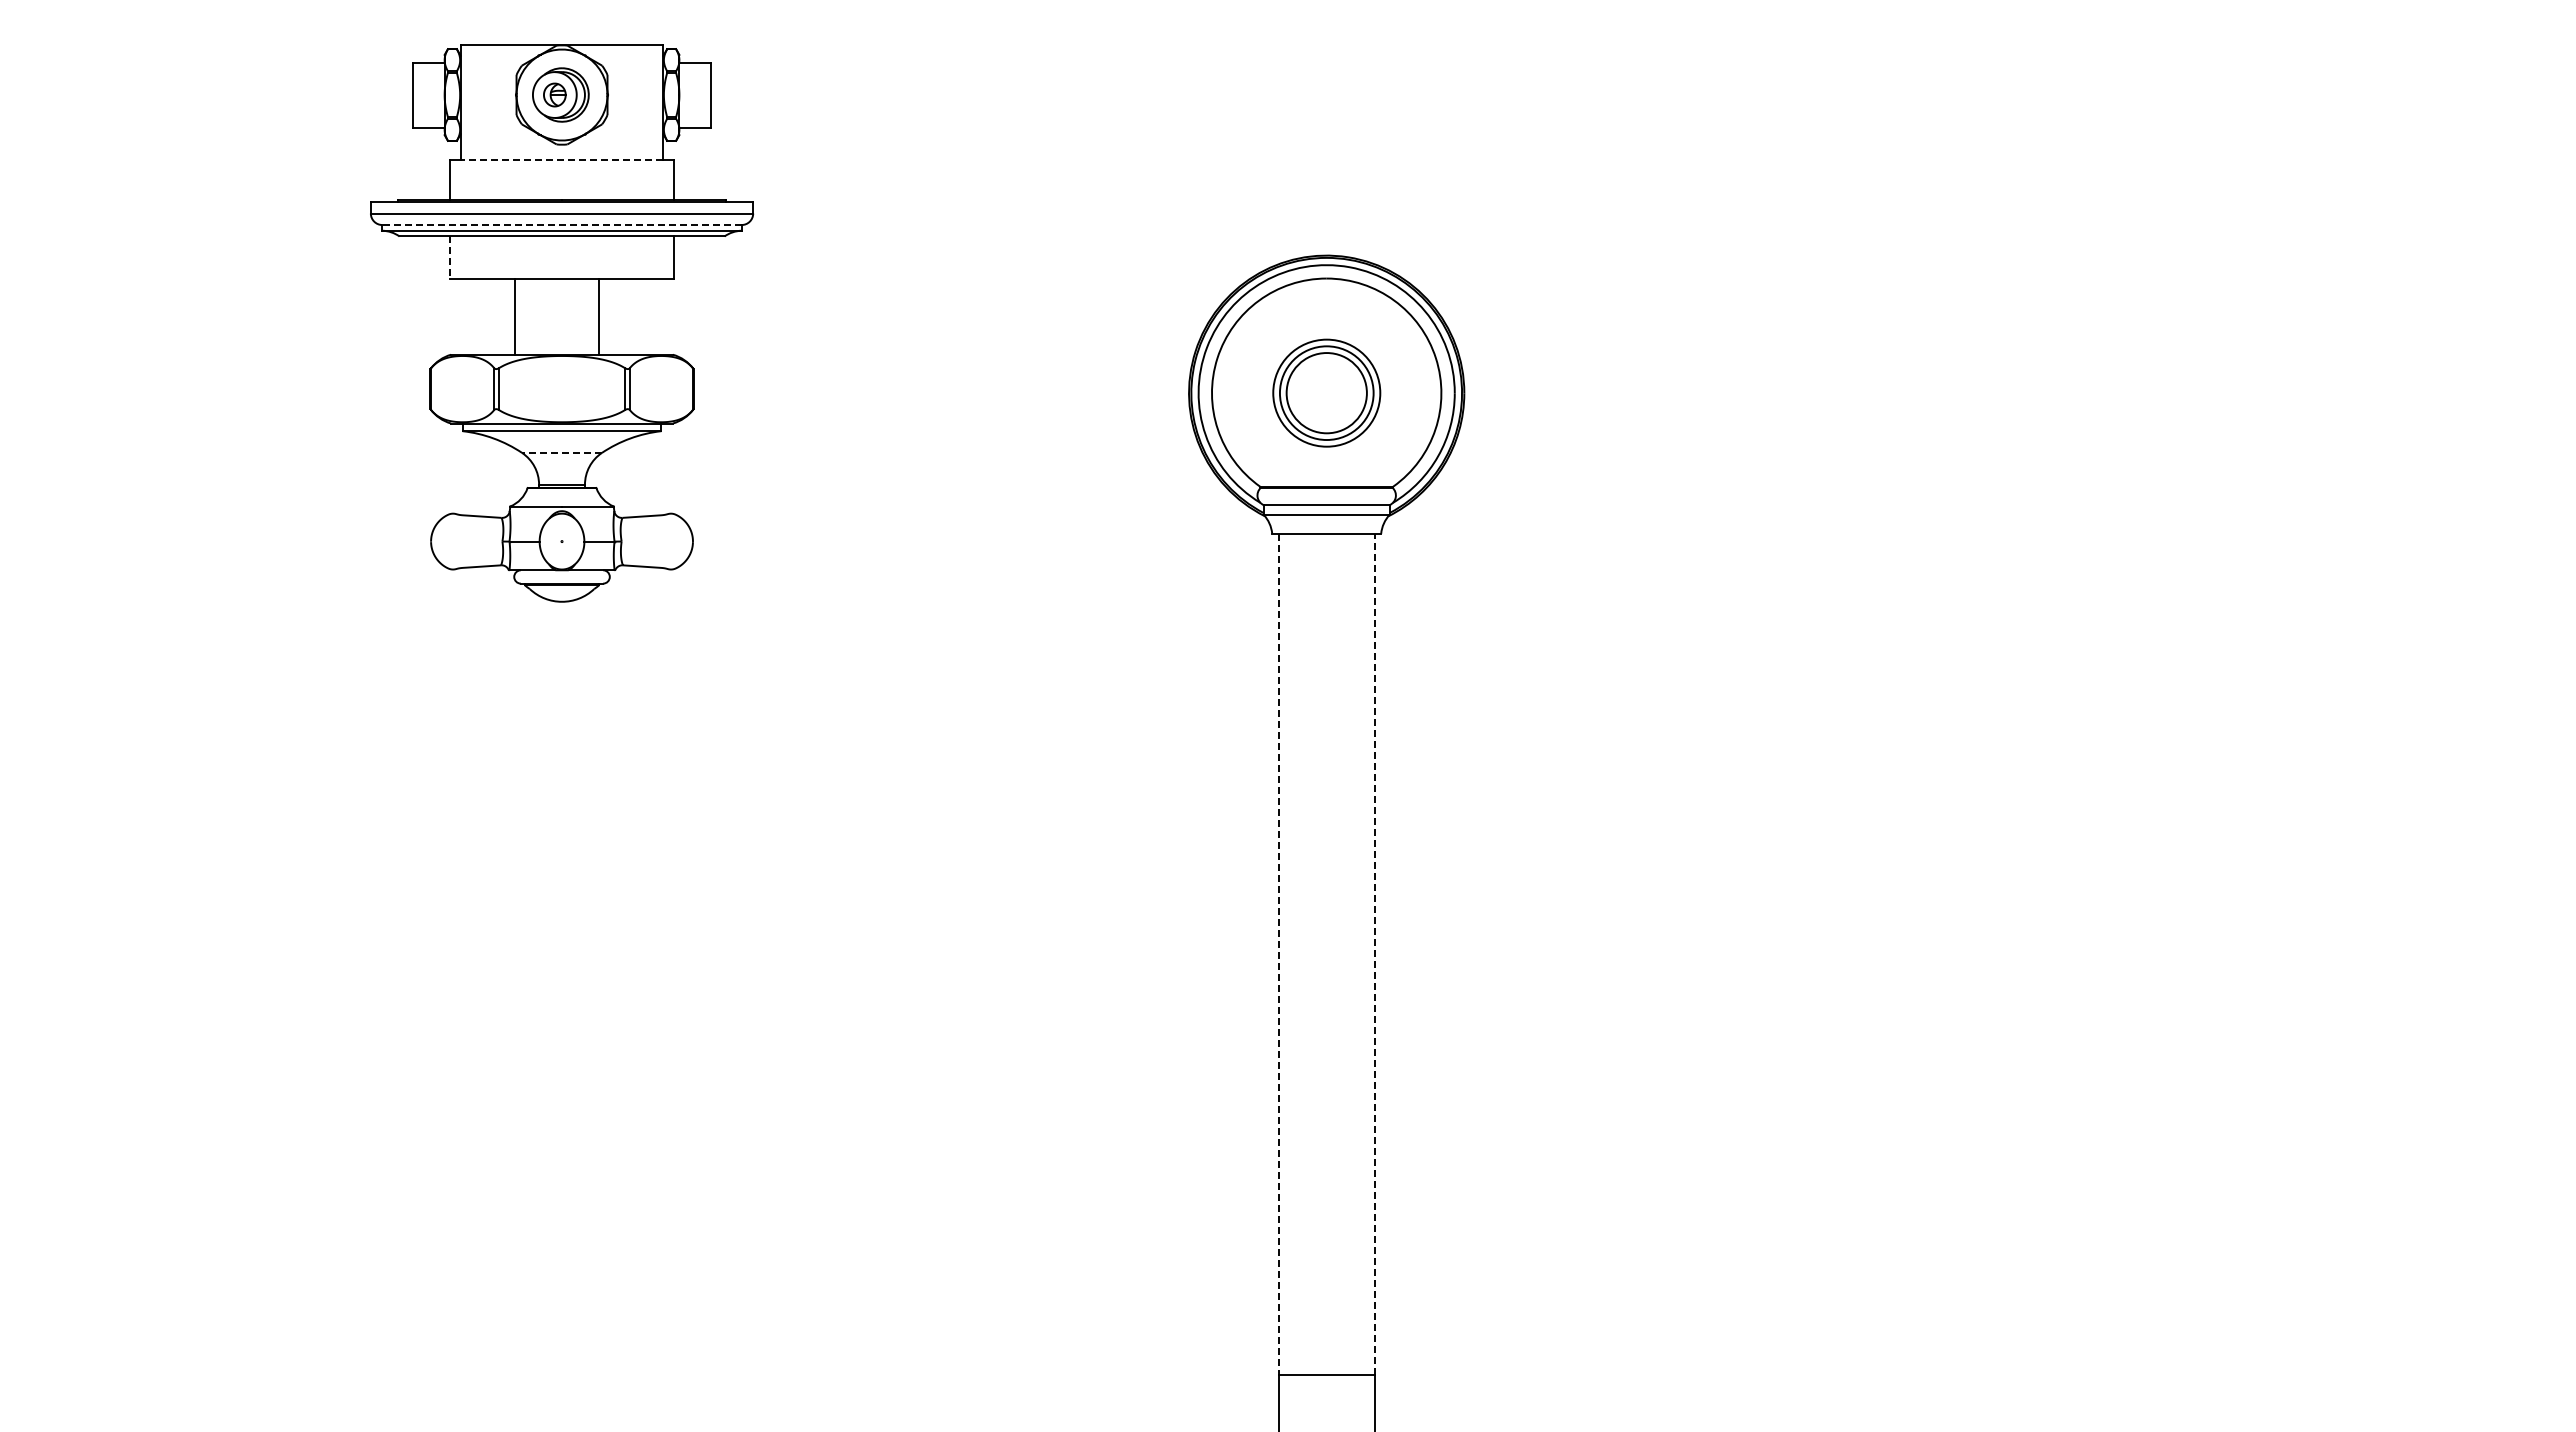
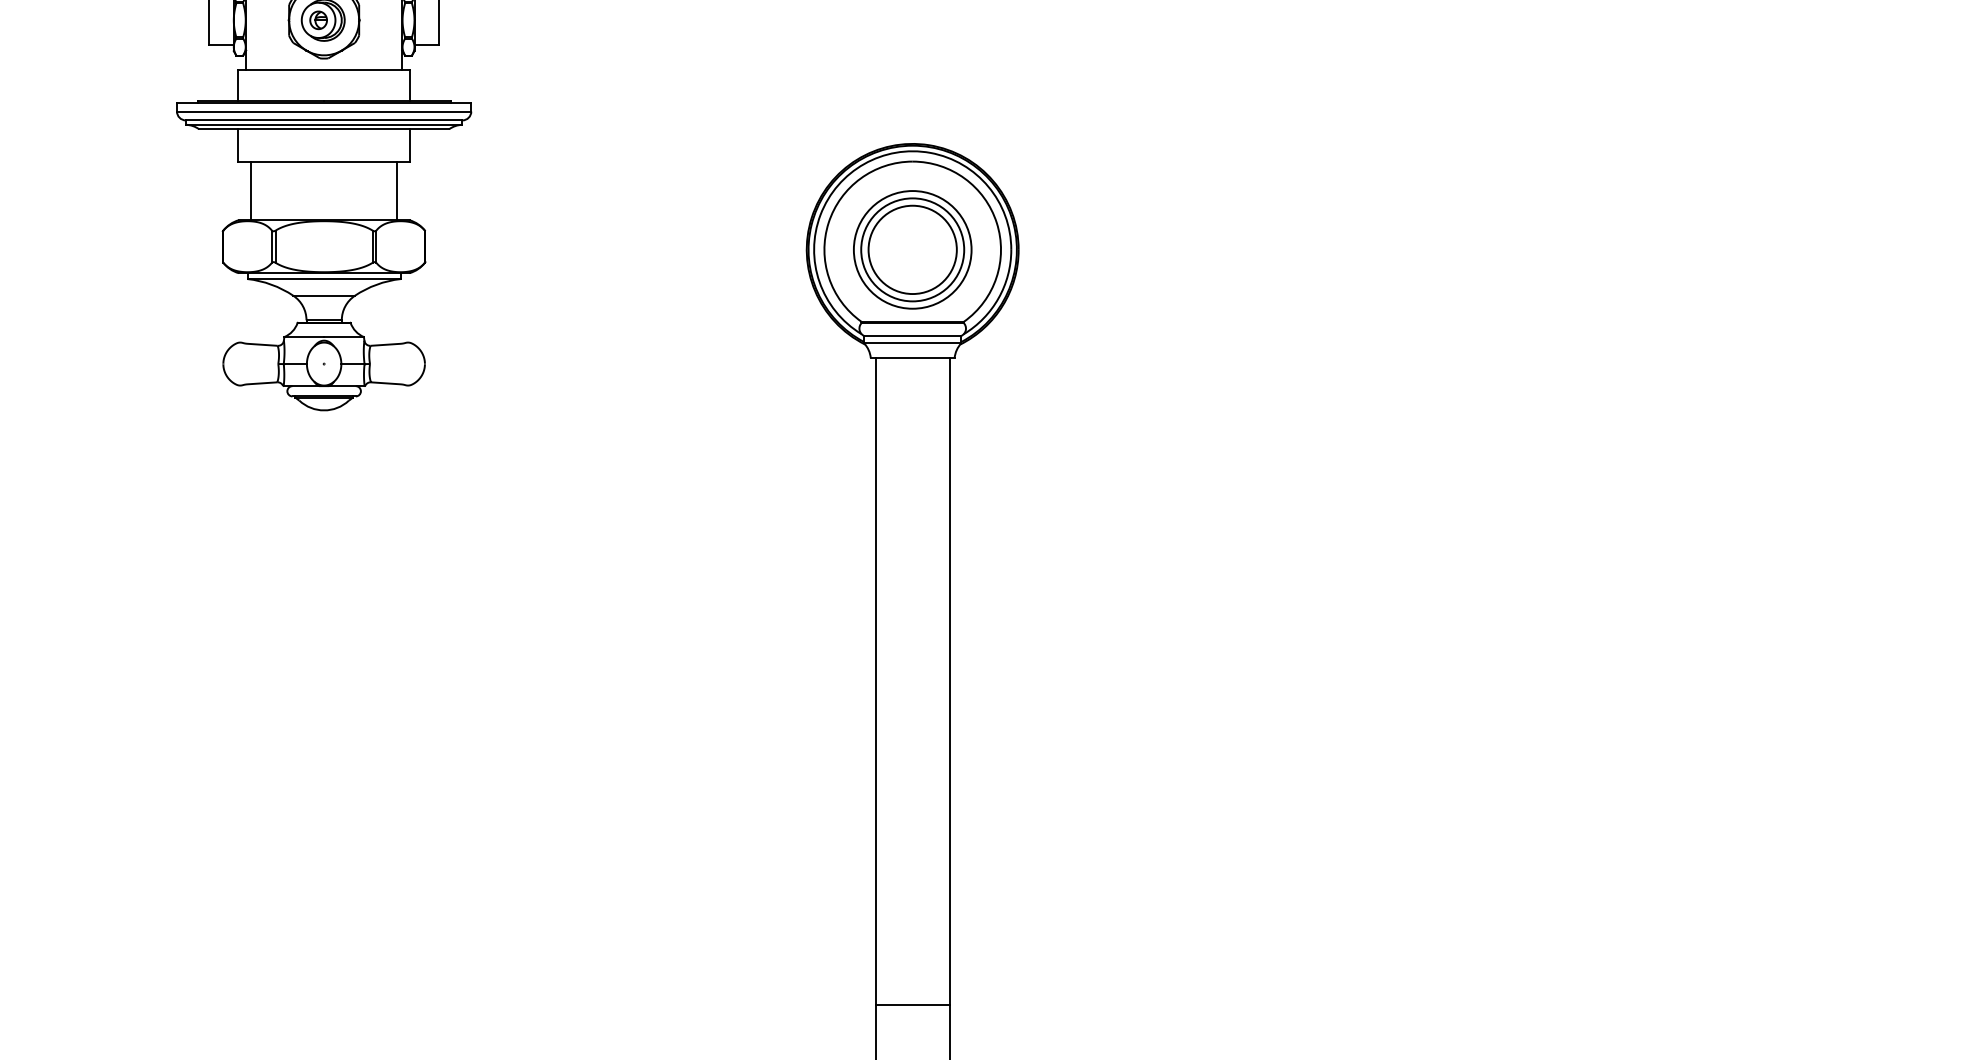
line: (561, 160) -> (323, 70), dashed -> solid
line: (562, 225) -> (324, 120), dashed -> solid
line: (450, 258) -> (238, 146), dashed -> solid
line: (514, 316) -> (250, 190), moved
line: (599, 316) -> (397, 190), moved
part: (1326, 392) -> (912, 249), size x1.43
line: (562, 452) -> (324, 295), dashed -> solid
line: (1278, 954) -> (875, 681), dashed -> solid
line: (1374, 954) -> (949, 681), dashed -> solid

